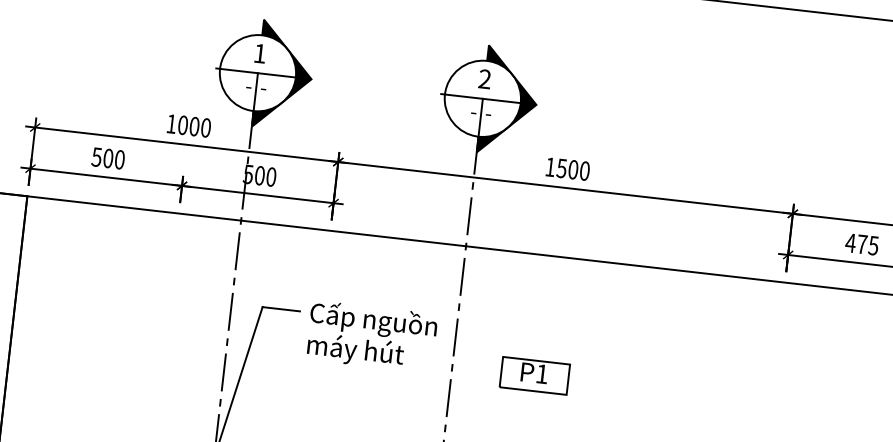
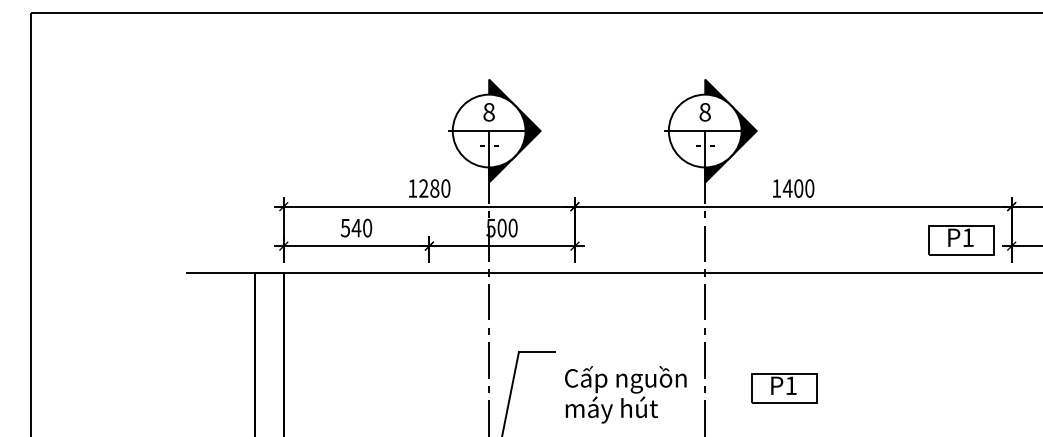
text: (259, 53) -> (488, 112), 1 -> 8
text: (484, 79) -> (704, 112), 2 -> 8
text: (189, 125) -> (429, 188), 1000 -> 1280
text: (108, 157) -> (356, 227), 500 -> 540
text: (561, 168) -> (787, 188), 1500 -> 1400
part: (736, 243) -> (961, 240), added
text: (371, 336) -> (625, 394), moved

